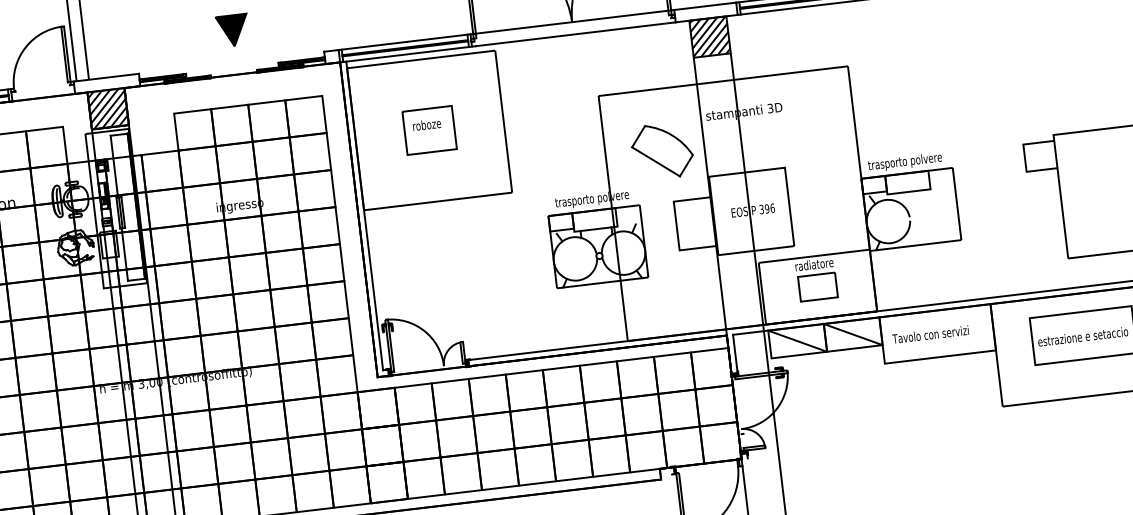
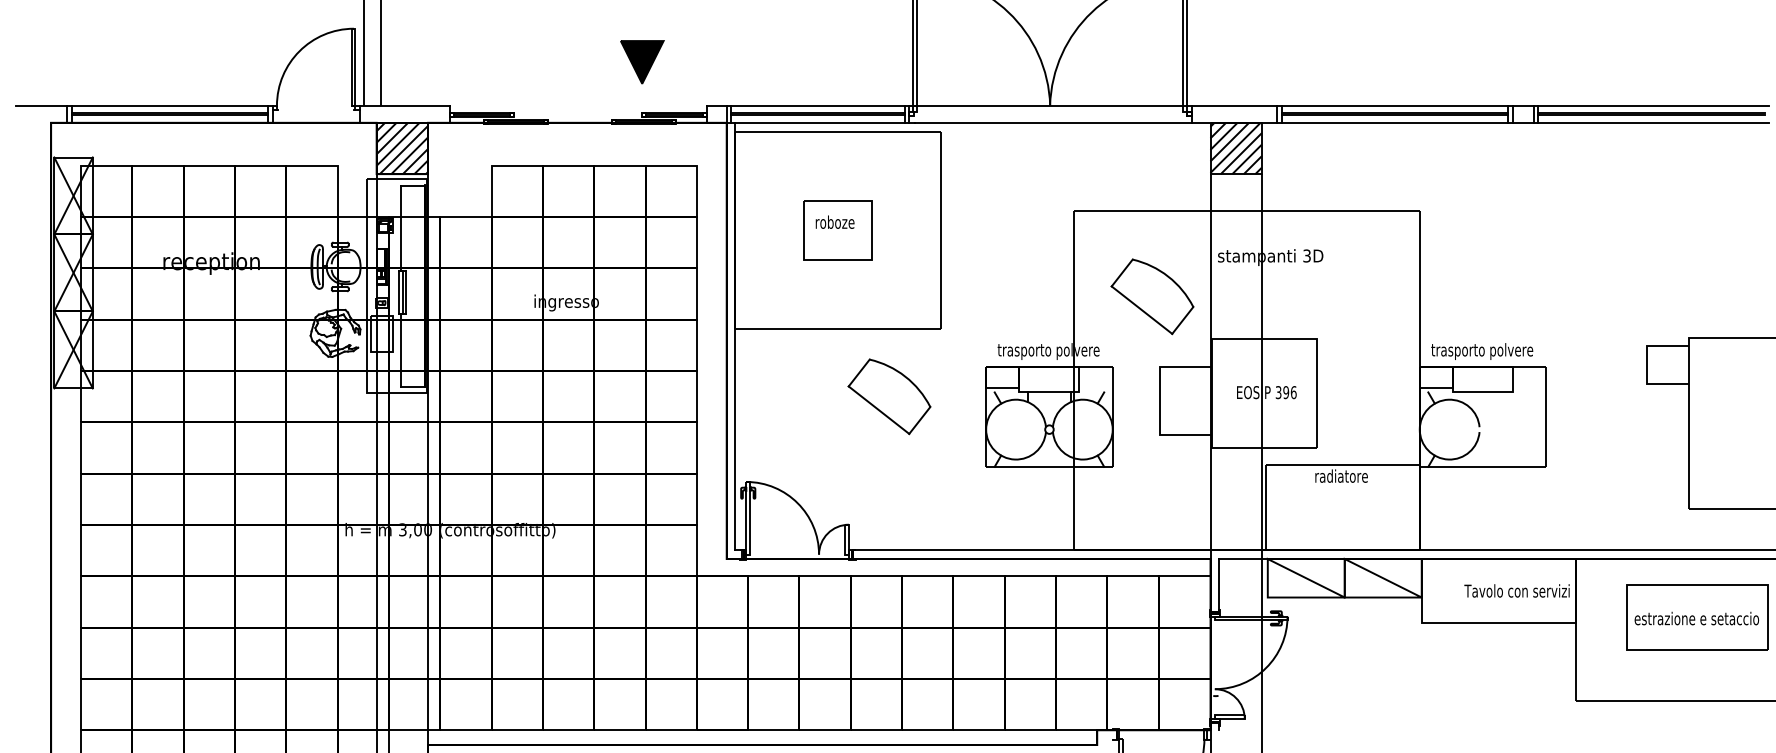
part: (233, 30) -> (642, 62), moved
part: (481, 245) -> (889, 396), added
part: (817, 287) -> (1342, 507), removed
text: (930, 334) -> (1516, 590), moved

